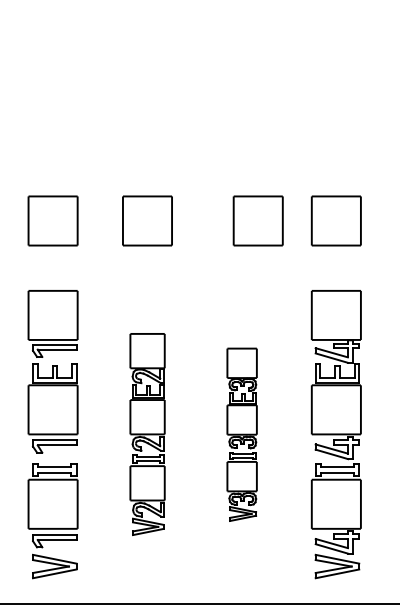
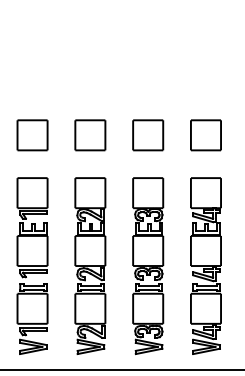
part: (258, 221) -> (148, 135), moved
part: (147, 433) -> (90, 265), size x1.43
part: (242, 435) -> (148, 266), size x1.67

